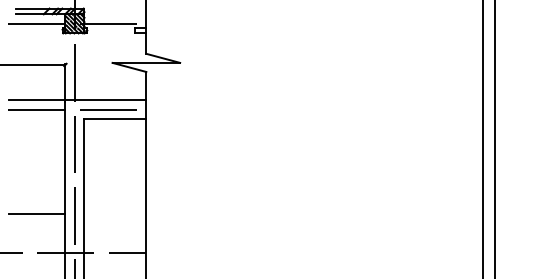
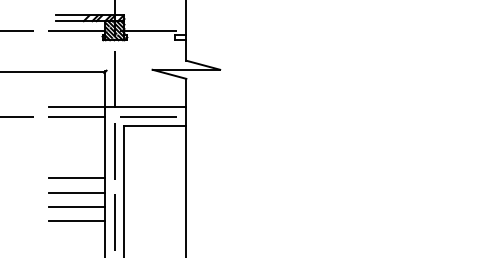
line: (37, 171) -> (77, 178), added
line: (37, 185) -> (77, 192), added
line: (37, 200) -> (77, 207), added

